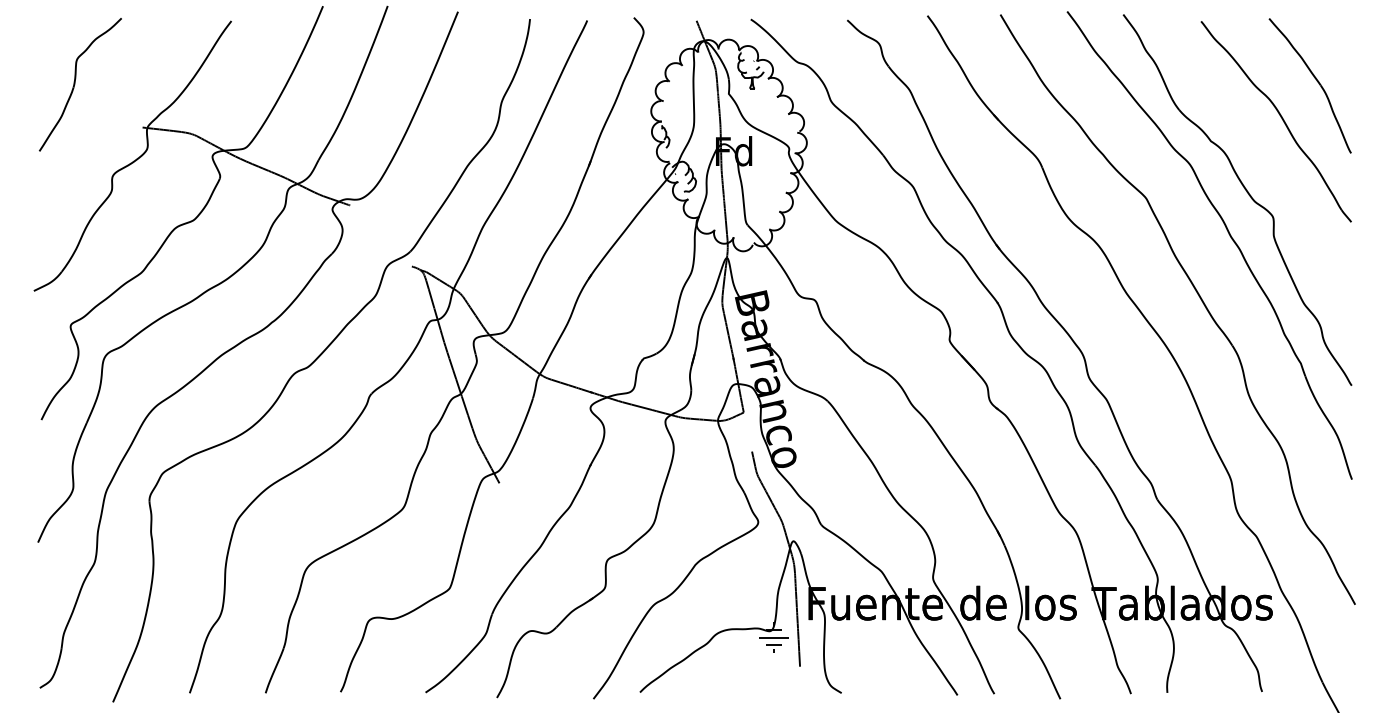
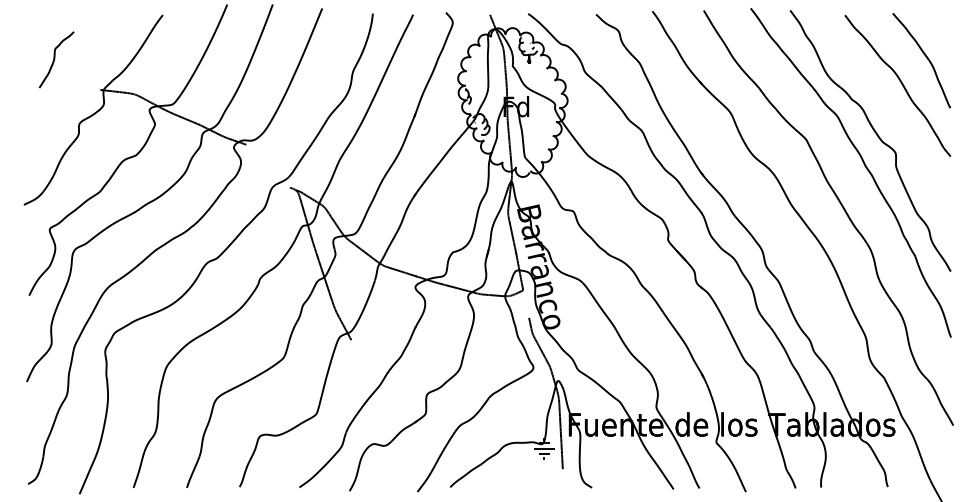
part: (80, 84) -> (56, 59), size x0.6

